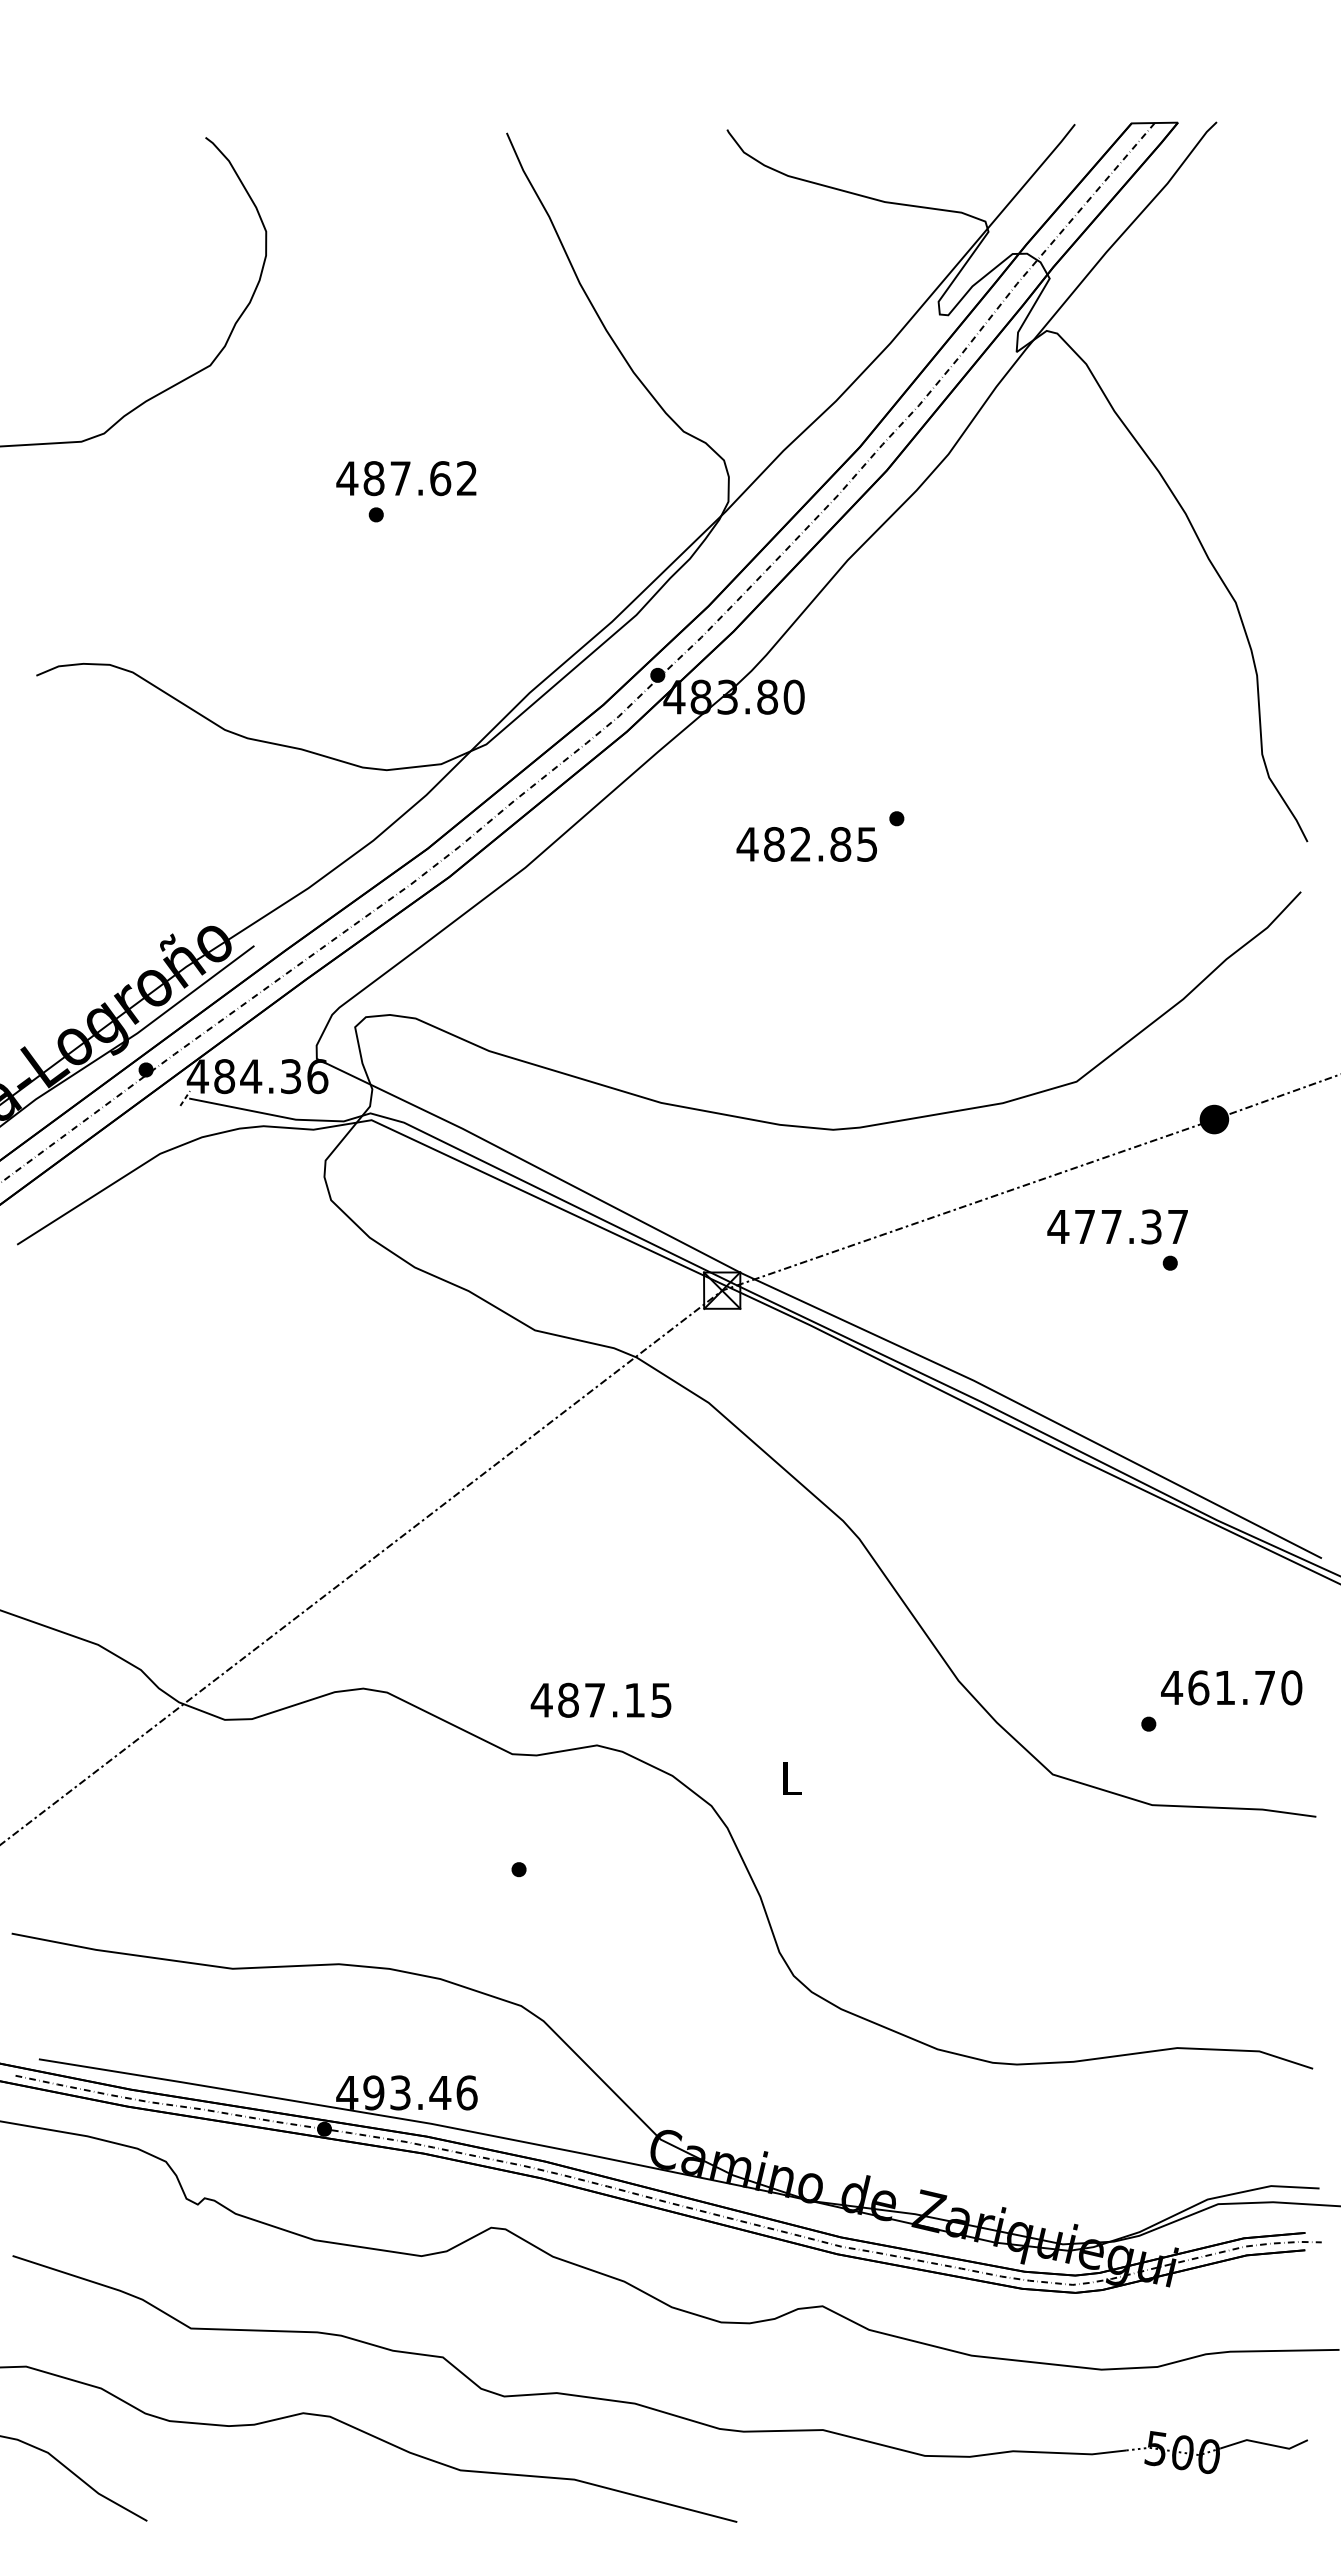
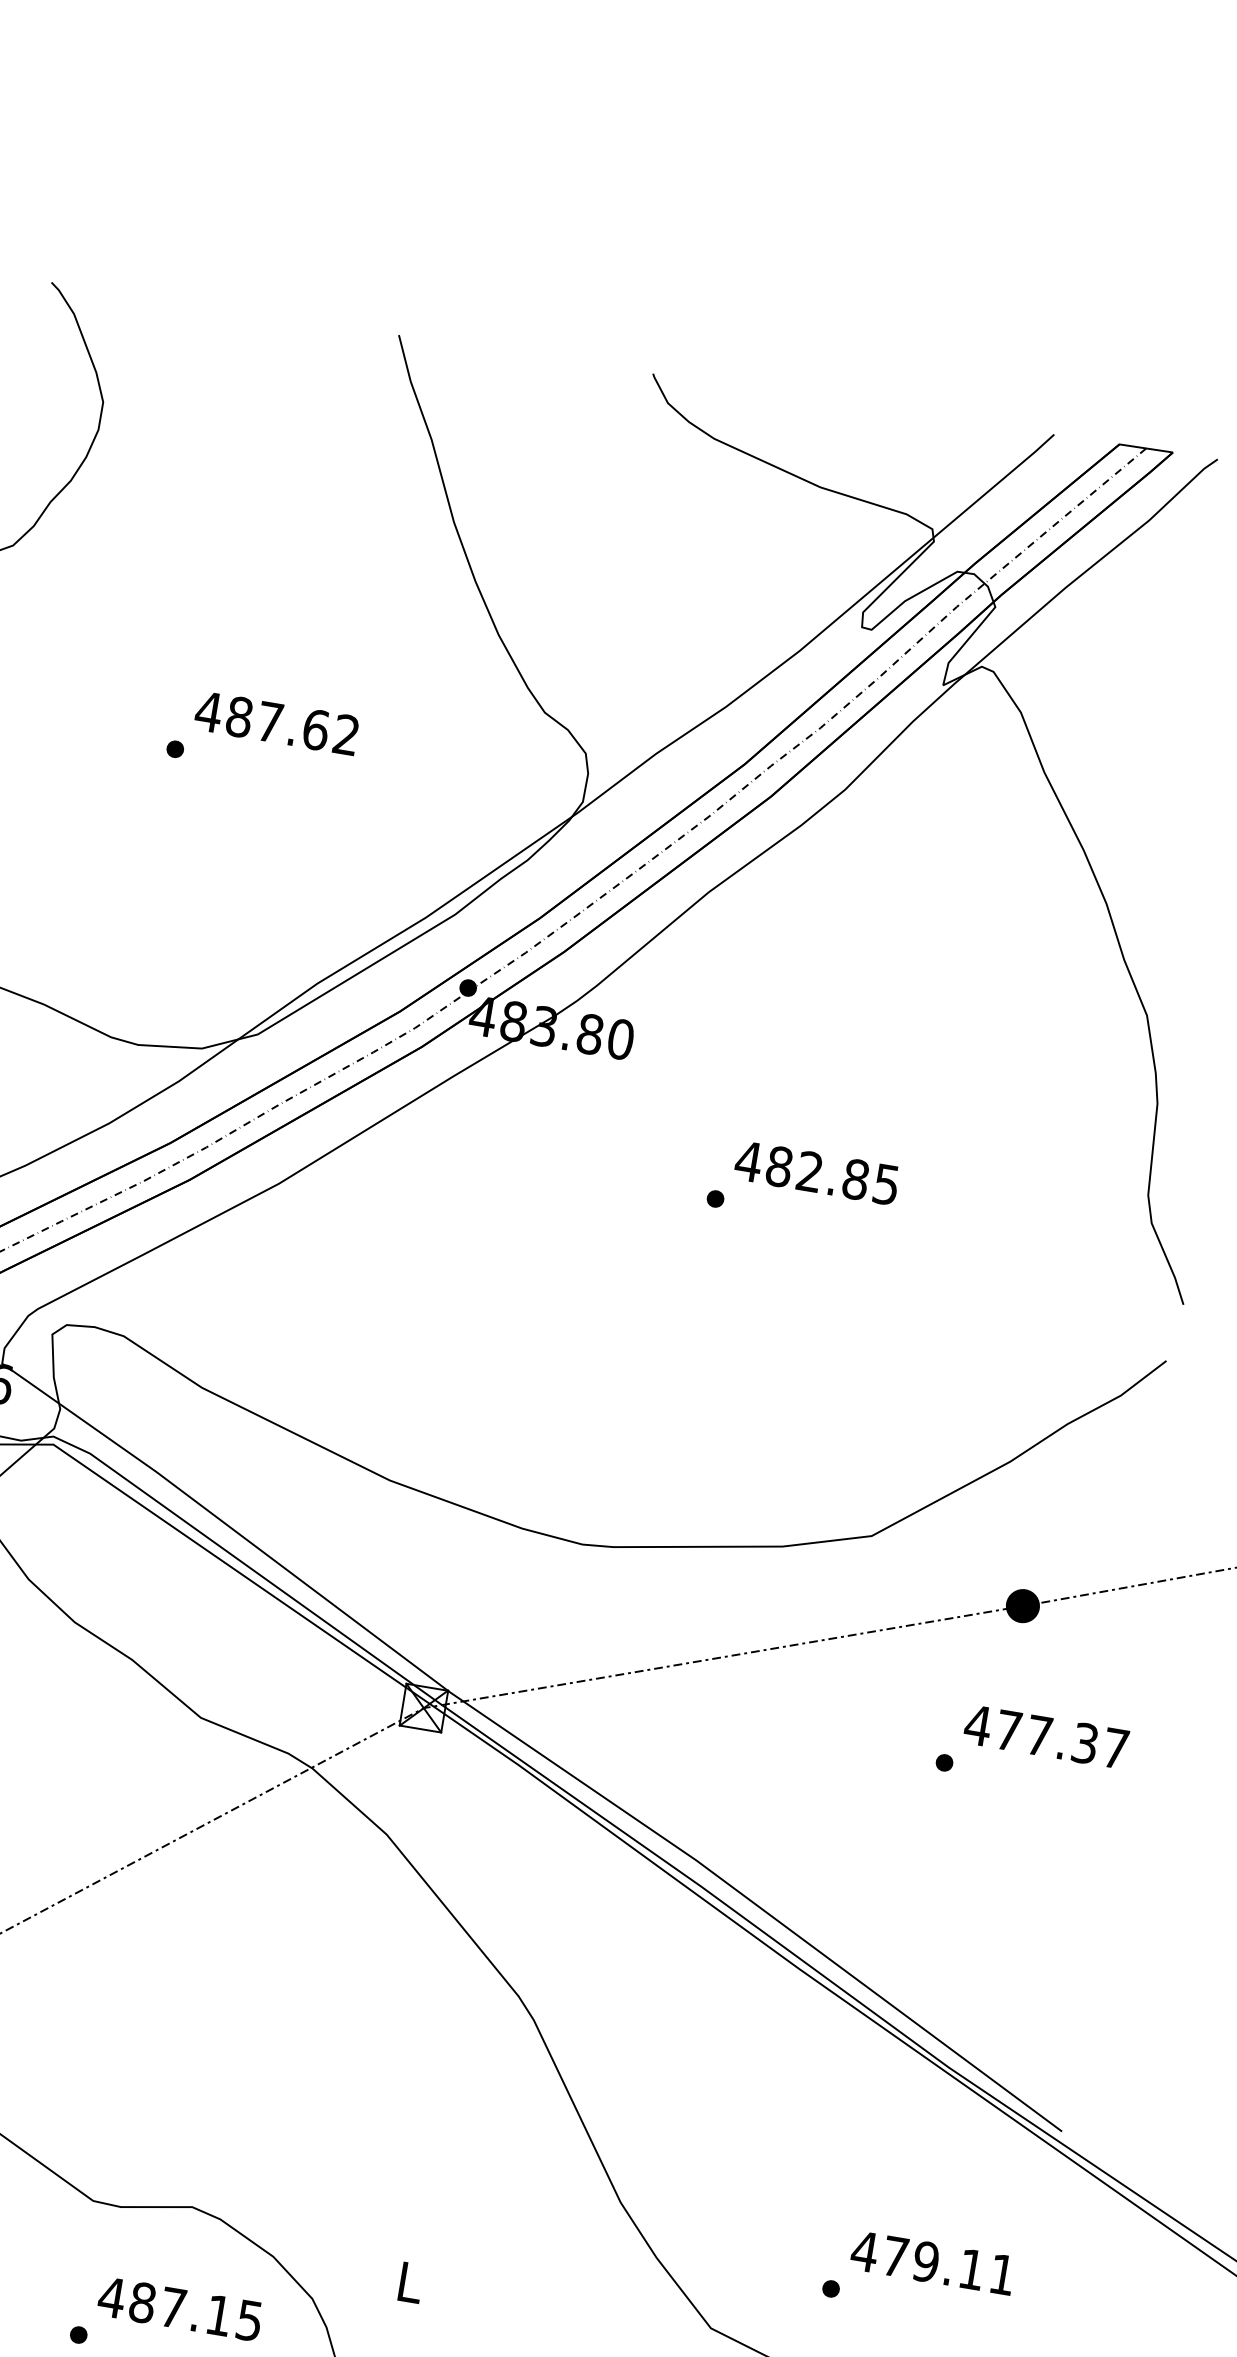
text: (406, 478) -> (276, 723), moved
text: (806, 844) -> (816, 1173), moved
text: (1117, 1226) -> (1046, 1736), moved
text: (1245, 1687) -> (949, 2265), 461.70 -> 479.11
text: (600, 1699) -> (179, 2307), moved

